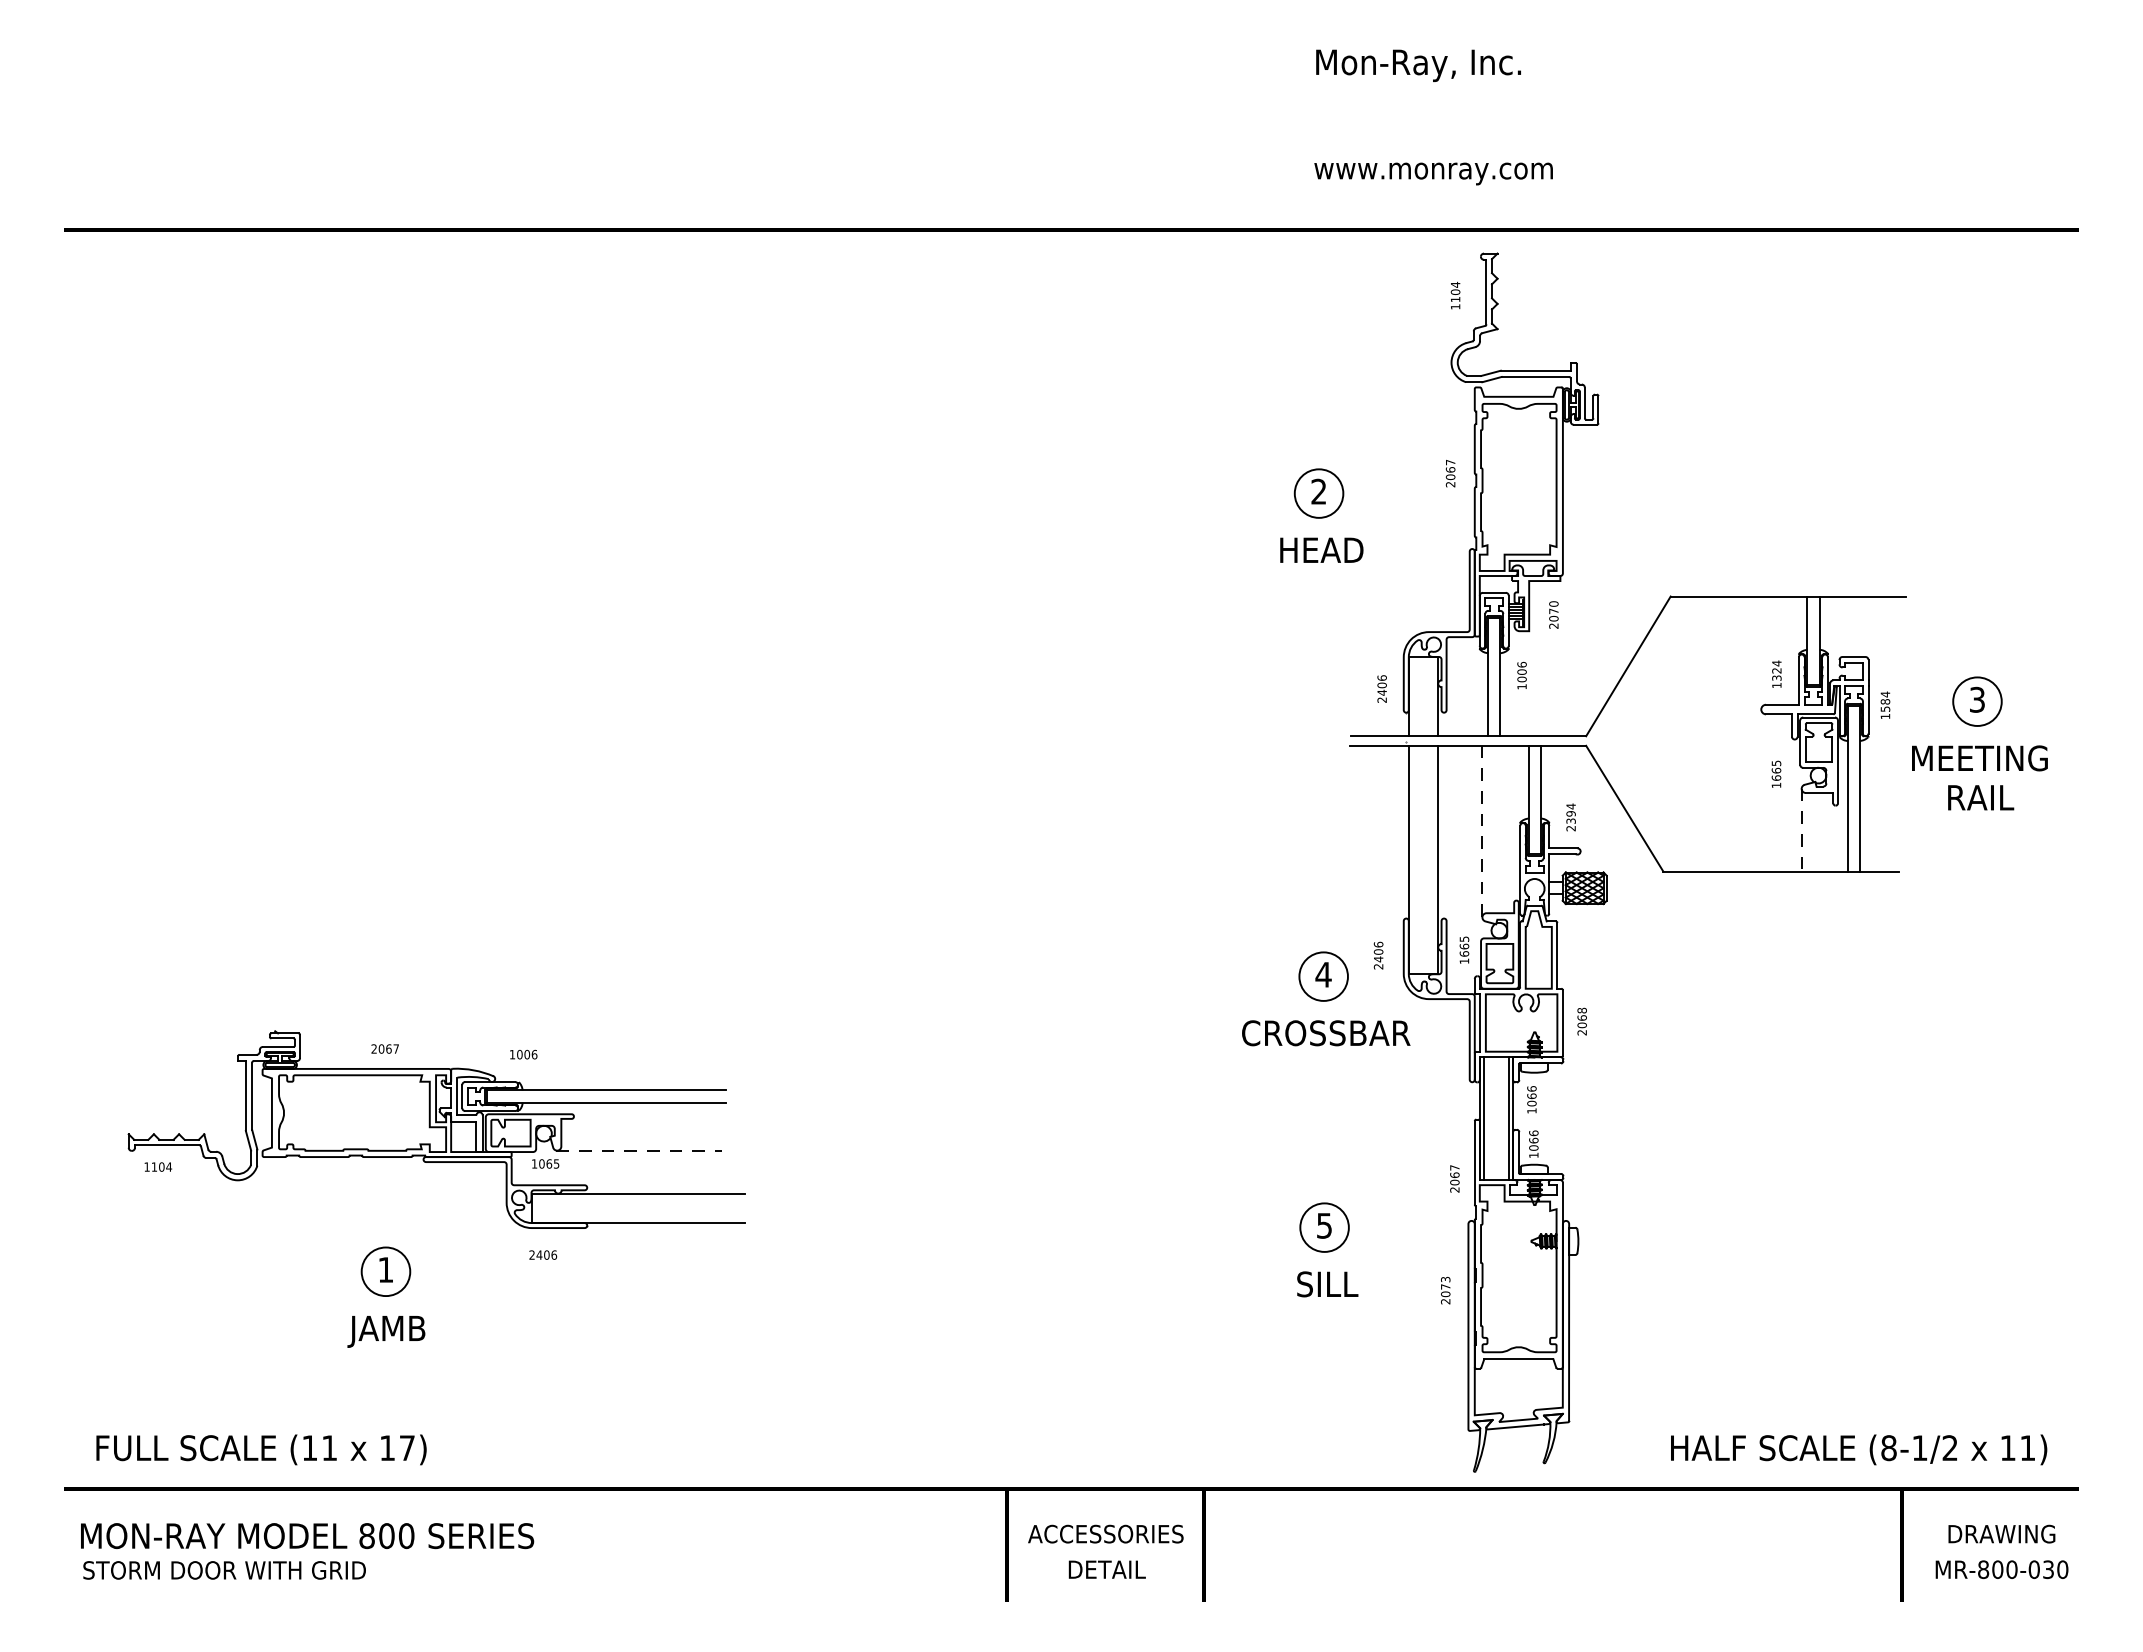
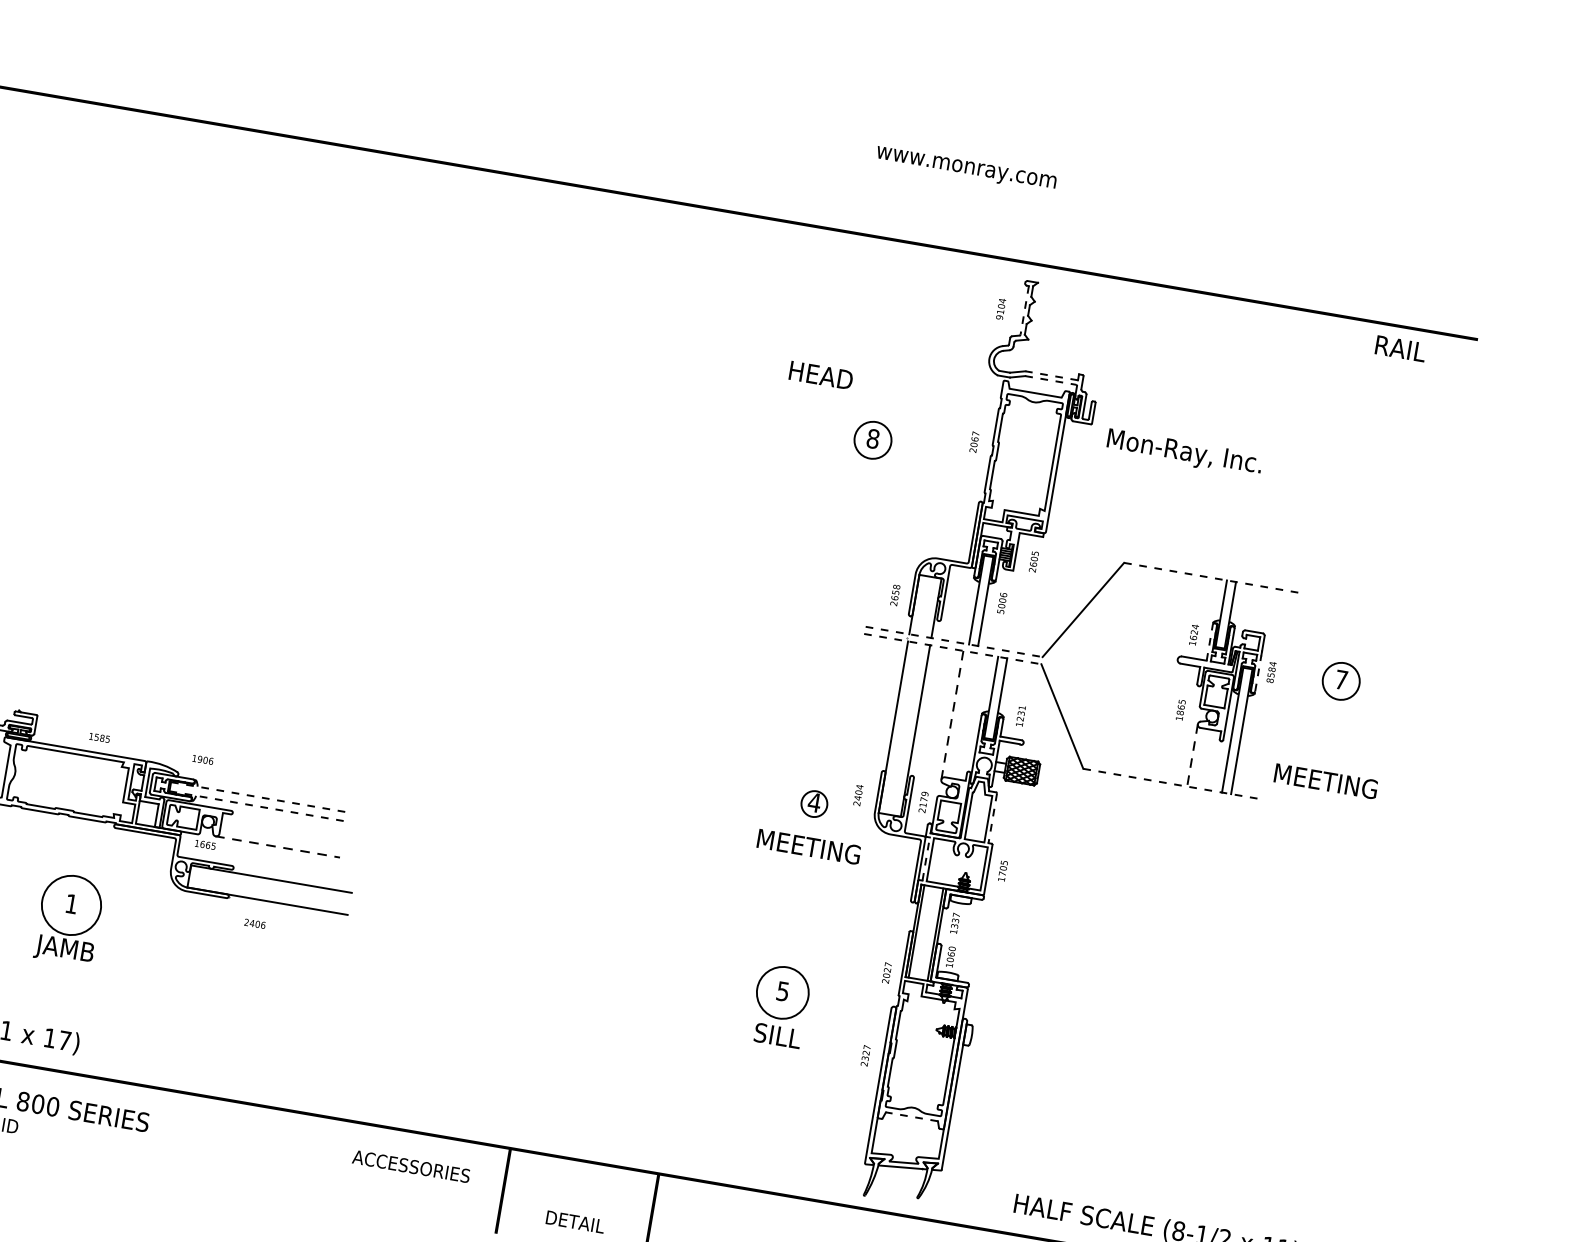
text: (1418, 65) -> (1184, 453), moved
text: (1433, 173) -> (966, 169), moved
line: (1486, 292) -> (1024, 310), solid -> dashed
text: (1455, 306) -> (999, 317), 1104 -> 9104
line: (1535, 370) -> (1051, 375), solid -> dashed
line: (1535, 376) -> (1050, 380), solid -> dashed
text: (1318, 491) -> (872, 438), 2 -> 8
text: (1321, 549) -> (821, 374), moved
line: (1788, 596) -> (1212, 577), solid -> dashed
text: (1553, 611) -> (1034, 559), 2070 -> 2605
text: (1776, 677) -> (1193, 637), 1324 -> 1624
line: (1799, 681) -> (1210, 643), solid -> dashed
text: (1381, 685) -> (895, 592), 2406 -> 2658
text: (1521, 686) -> (1000, 611), 1006 -> 5006
text: (1977, 699) -> (1341, 679), 3 -> 7
line: (1868, 709) -> (1258, 673), solid -> dashed
text: (1885, 716) -> (1270, 680), 1584 -> 8584
line: (1468, 736) -> (954, 642), solid -> dashed
line: (1468, 745) -> (952, 648), solid -> dashed
text: (1979, 758) -> (1325, 781), moved
text: (1775, 777) -> (1179, 712), 1665 -> 1865
text: (1981, 797) -> (1401, 348), moved
text: (1570, 817) -> (1020, 716), 2394 -> 1231
line: (1781, 871) -> (1172, 783), solid -> dashed
text: (1378, 944) -> (859, 786), 2406 -> 2404
text: (1464, 950) -> (923, 802), 1665 -> 2179
line: (1557, 955) -> (992, 818), solid -> dashed
circle: (1323, 976) -> (814, 803), size x0.7
text: (1581, 1021) -> (1002, 870), 2068 -> 1705
line: (1480, 1023) -> (926, 859), solid -> dashed
text: (1326, 1033) -> (809, 847), CROSSBAR -> MEETING
text: (384, 1048) -> (99, 737), 2067 -> 1585
text: (519, 1054) -> (199, 759), 1006 -> 1906
line: (607, 1090) -> (261, 797), solid -> dashed
text: (1531, 1096) -> (955, 920), 1066 -> 1337
line: (607, 1102) -> (259, 806), solid -> dashed
text: (1533, 1132) -> (952, 948), 1066 -> 1060
text: (541, 1163) -> (202, 844), 1065 -> 1665
text: (1454, 1174) -> (887, 969), 2067 -> 2027
circle: (1324, 1227) -> (782, 992), size x1.4
text: (543, 1254) -> (255, 923), moved
circle: (385, 1271) -> (71, 905), size x1.6
text: (1445, 1286) -> (866, 1052), 2073 -> 2327
line: (1518, 1359) -> (911, 1116), solid -> dashed
text: (1105, 1533) -> (411, 1166), moved

